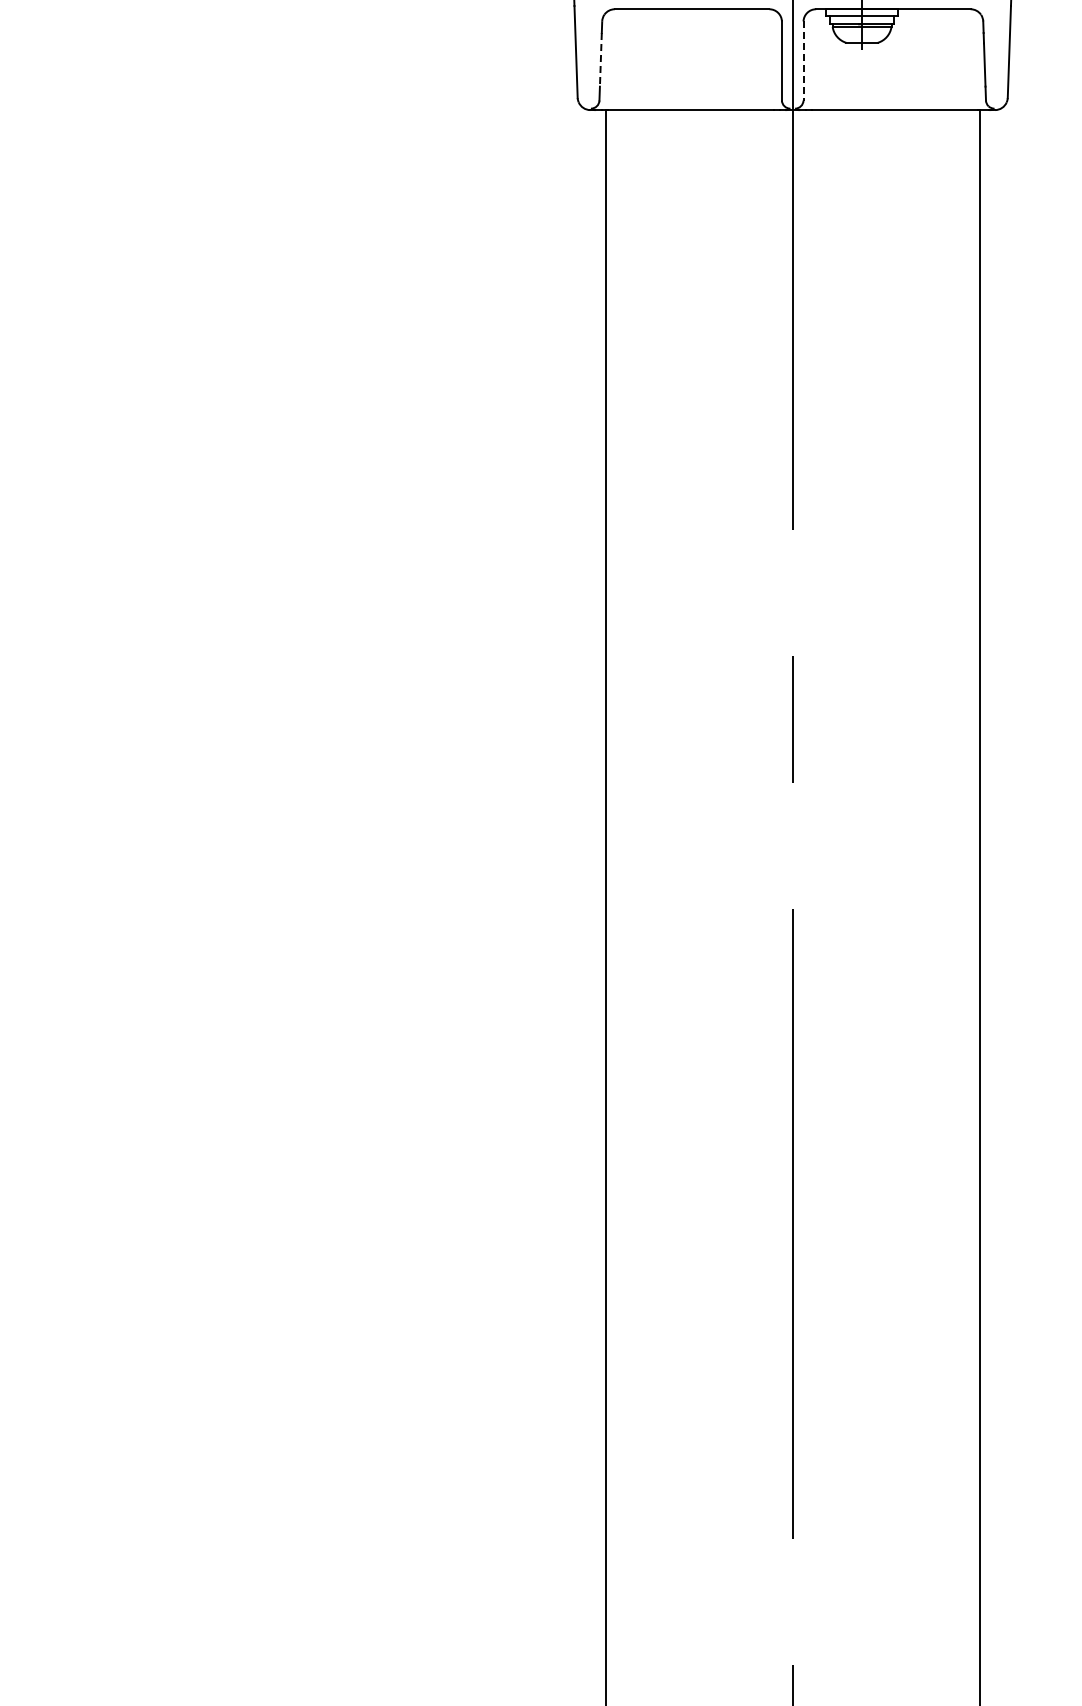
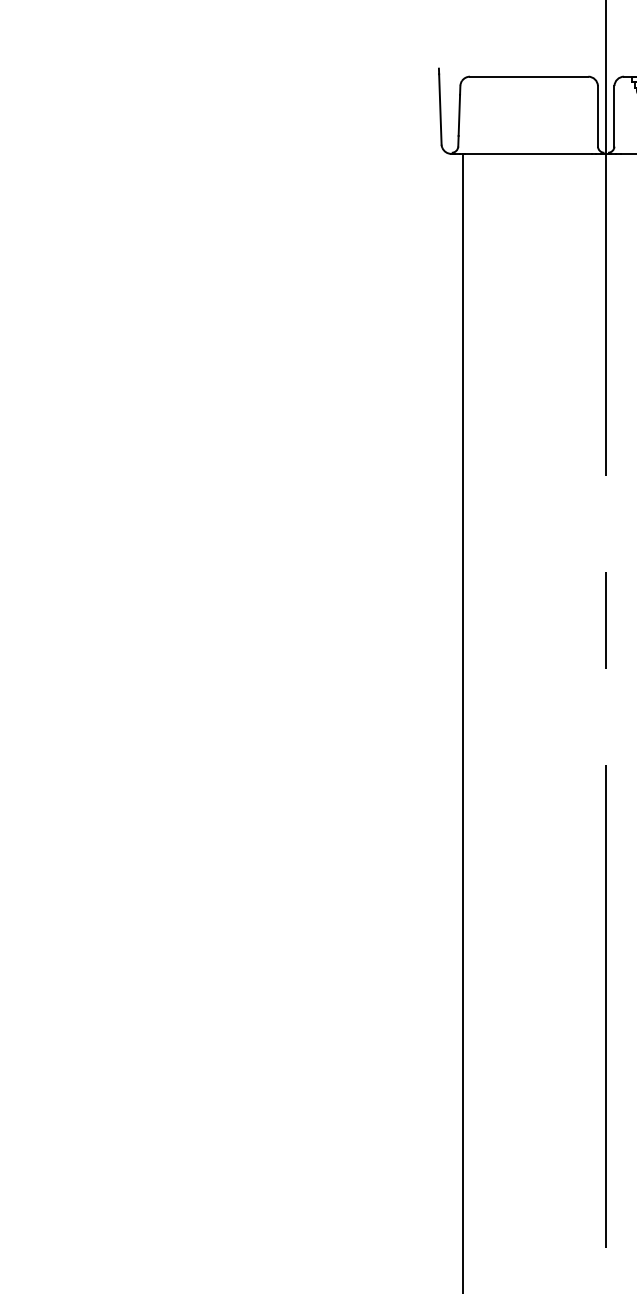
line: (600, 59) -> (459, 115), dashed -> solid
line: (803, 61) -> (614, 116), dashed -> solid

